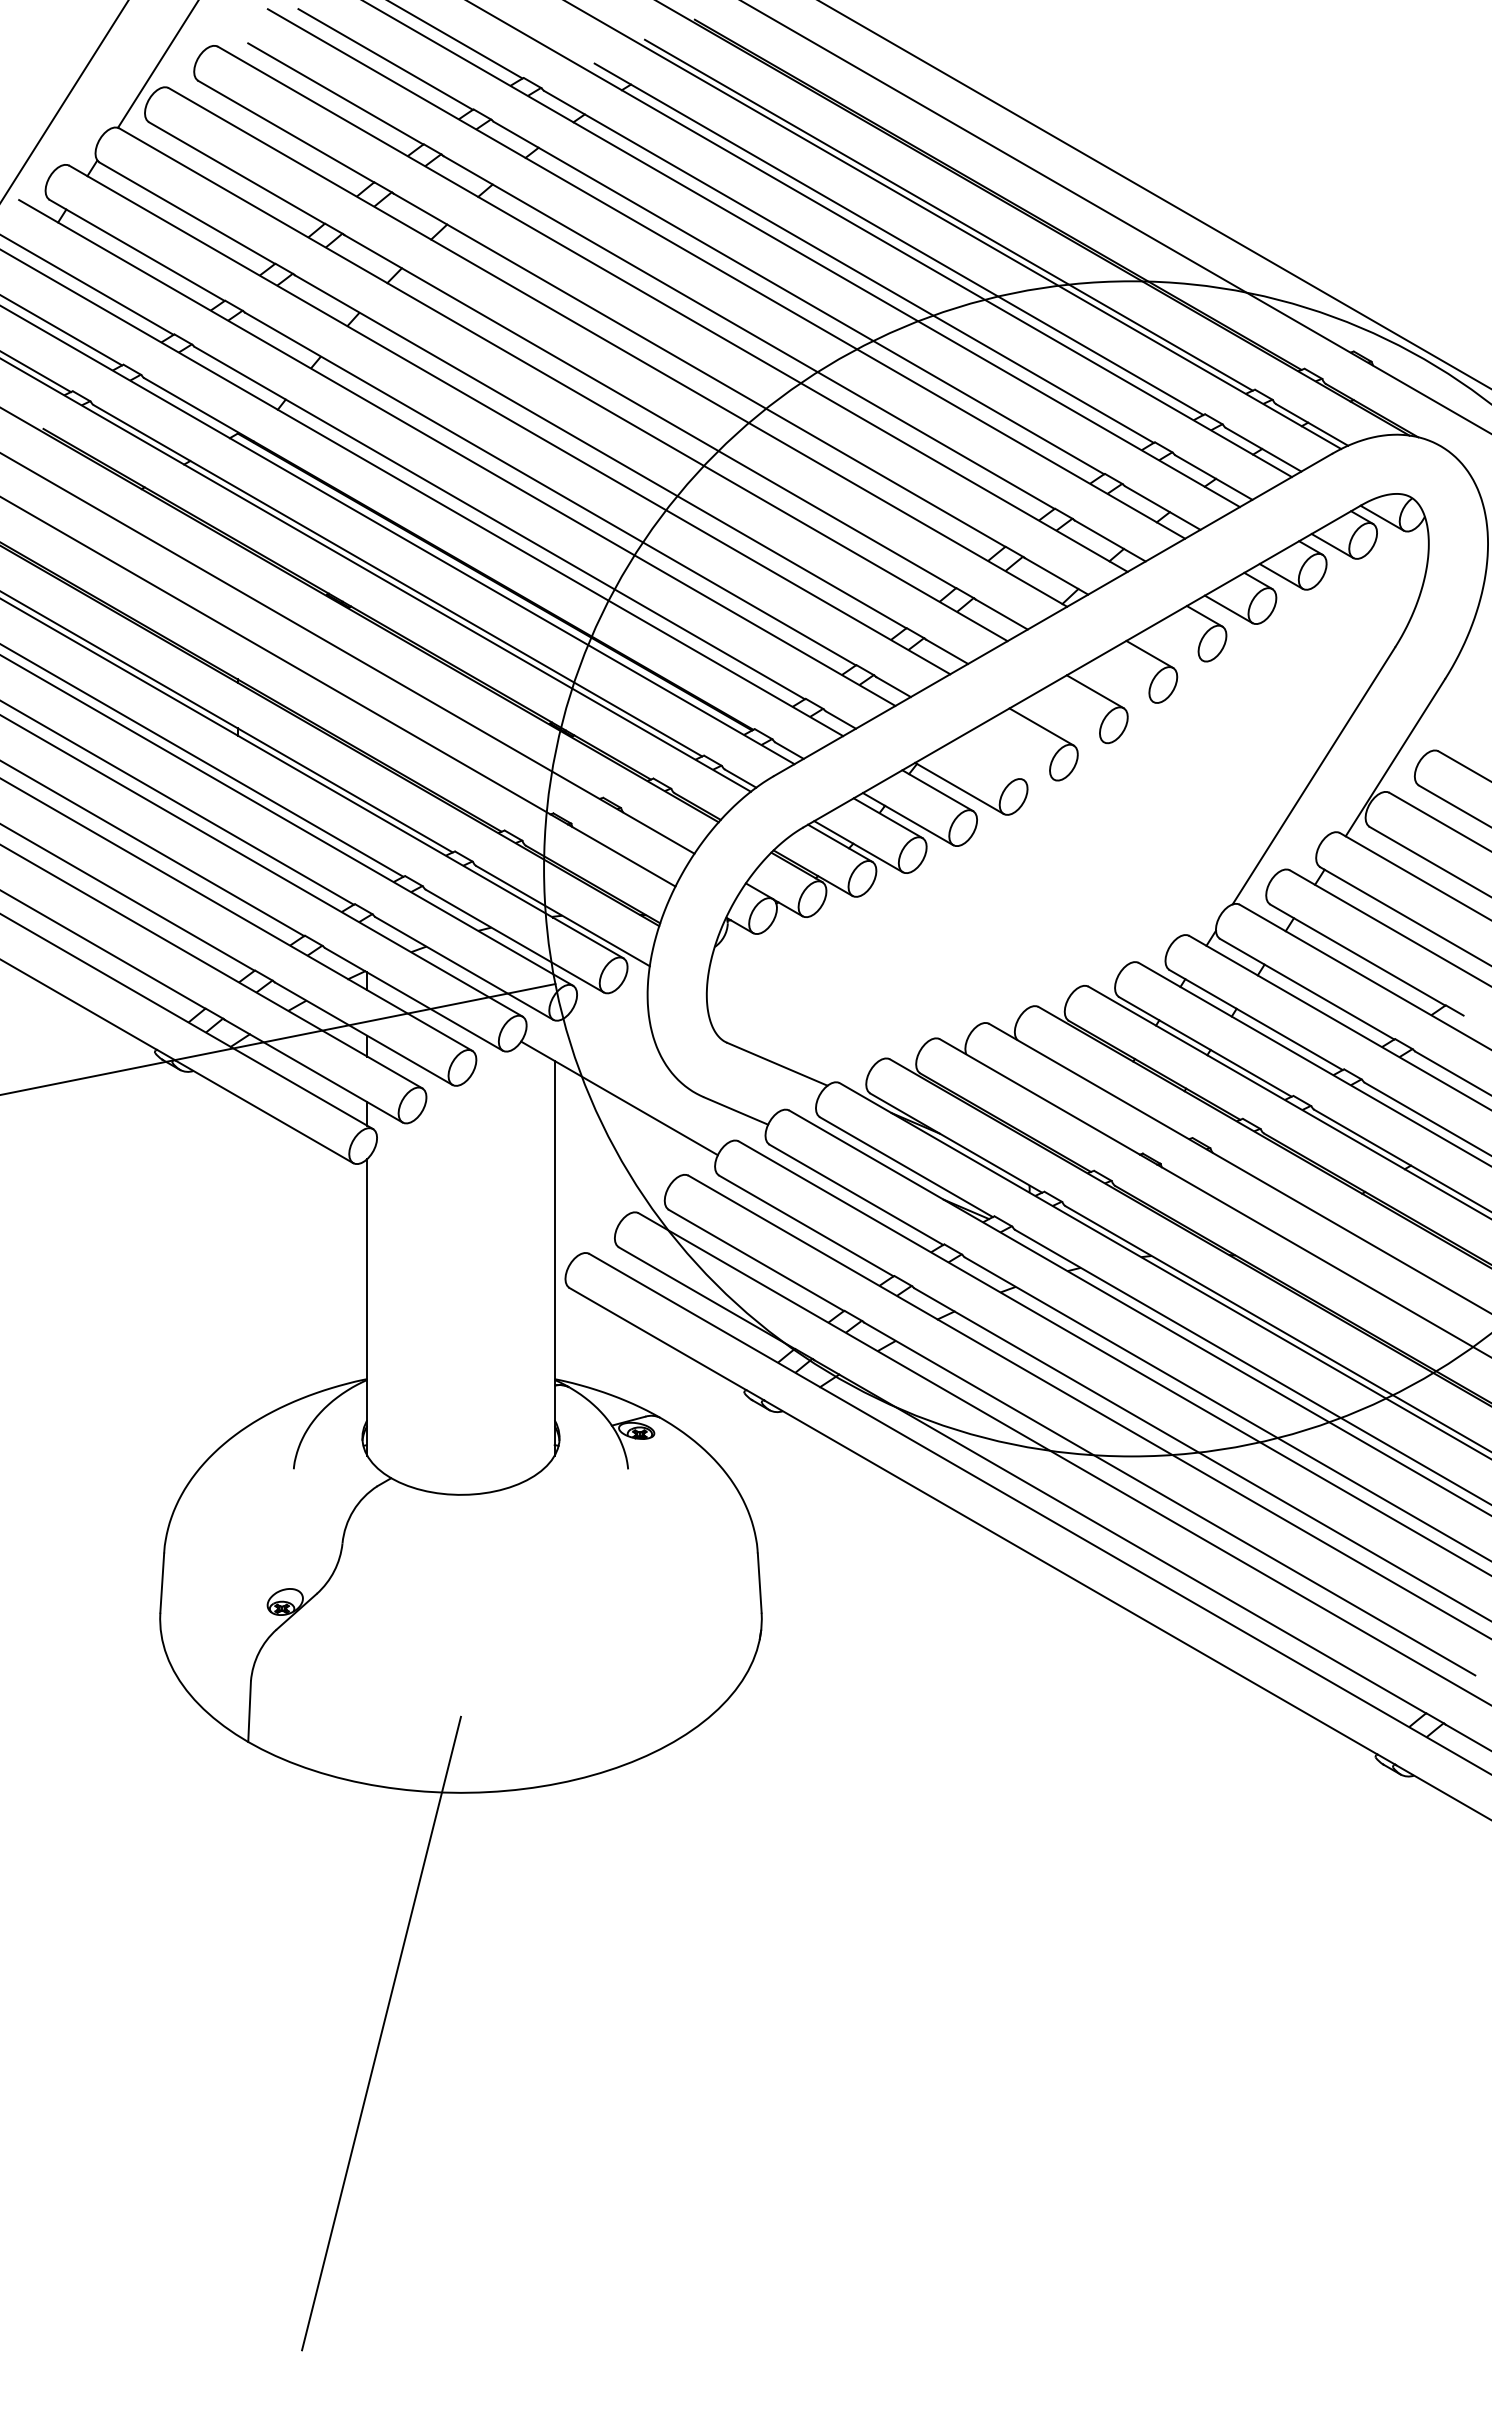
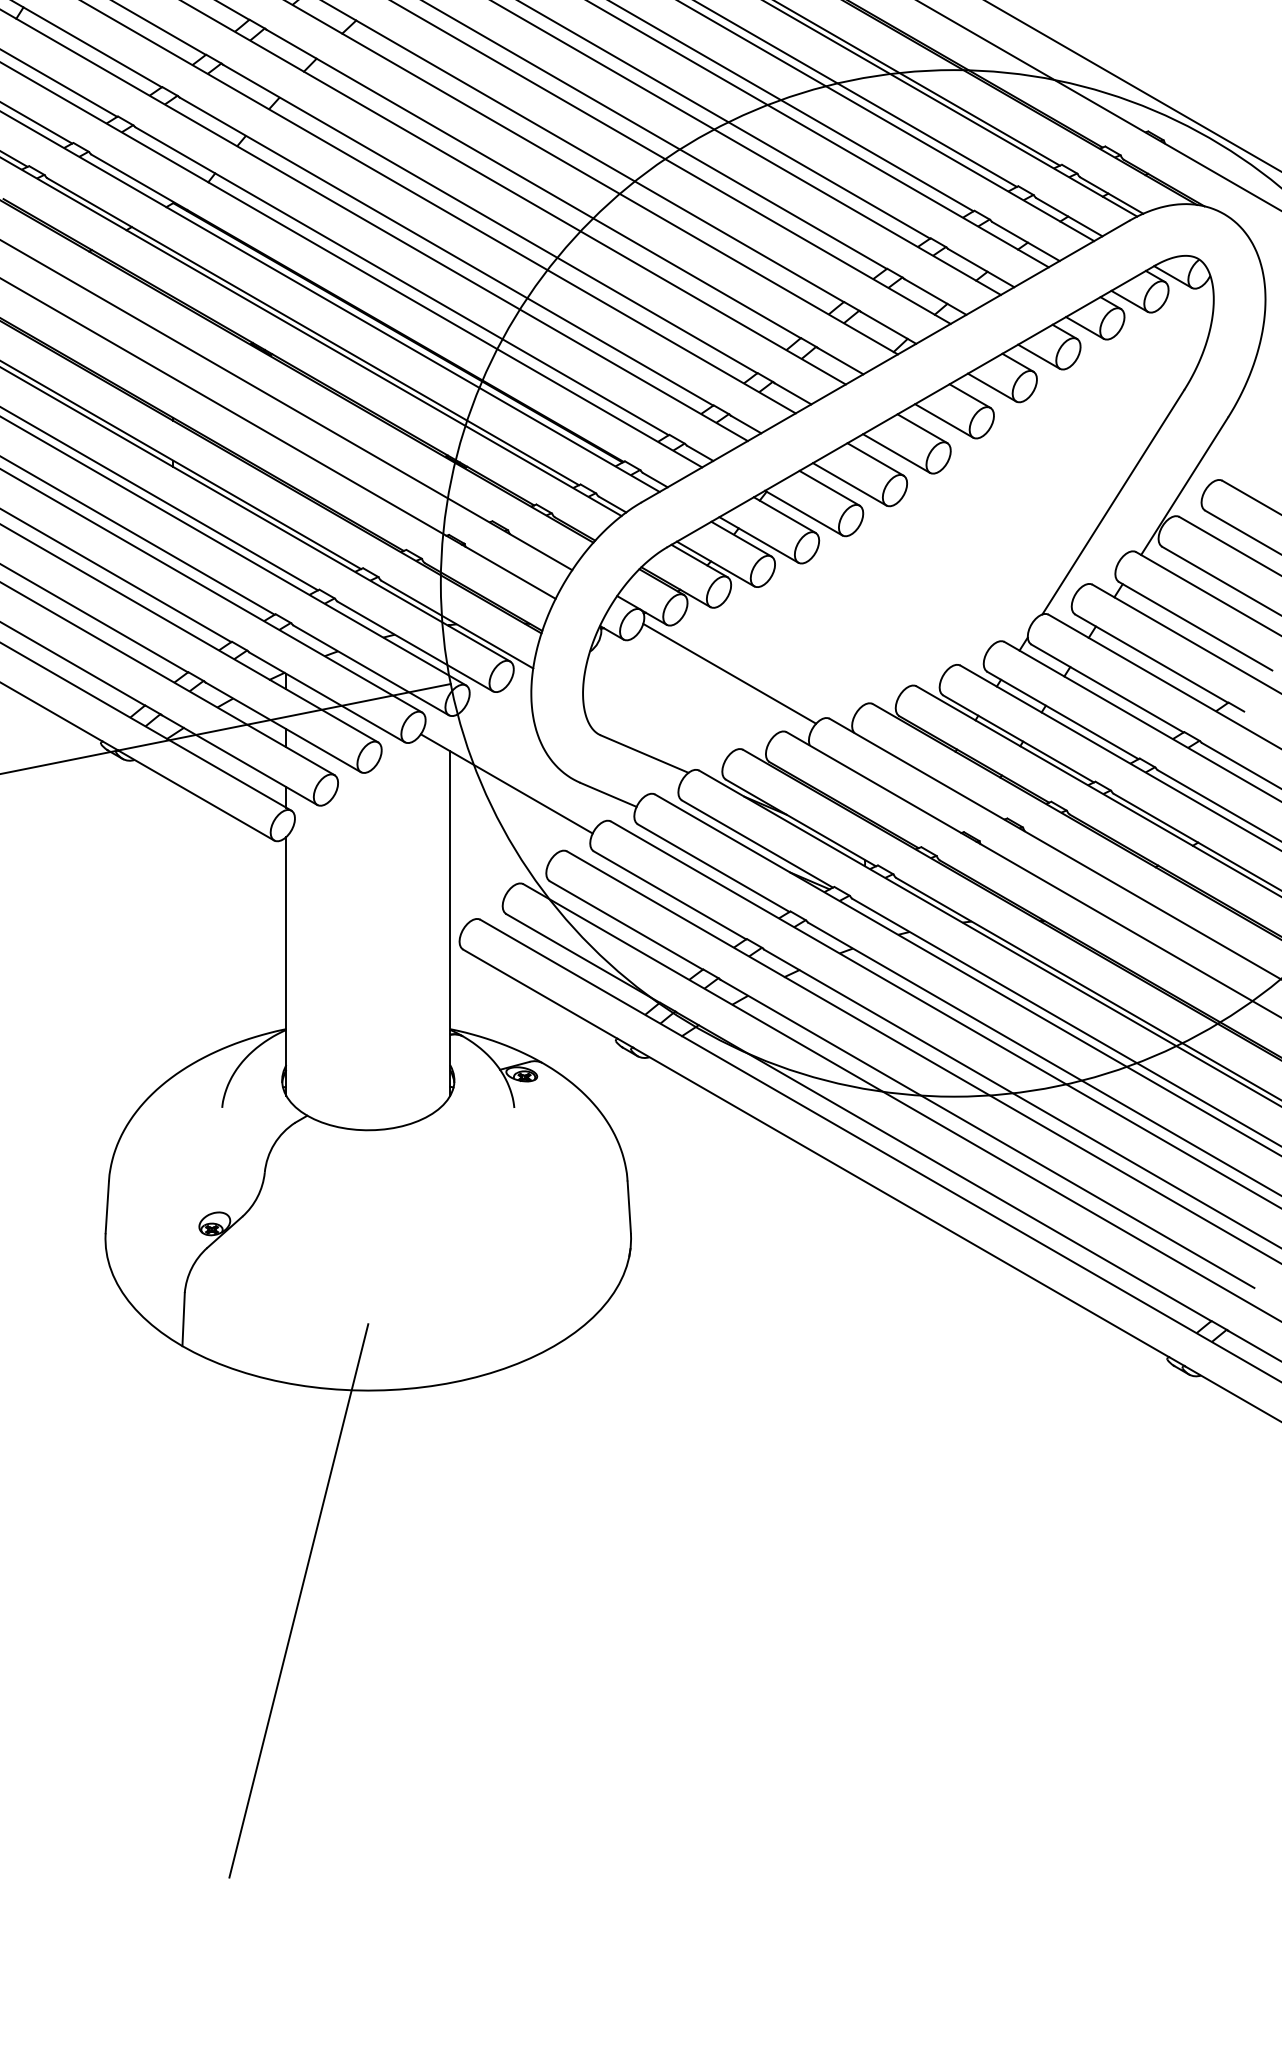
line: (1174, 644) -> (991, 387), added
line: (1119, 682) -> (943, 420), added
line: (1065, 720) -> (896, 453), added
line: (1012, 755) -> (850, 484), added
line: (988, 759) -> (829, 487), added
line: (874, 972) -> (729, 673), added

